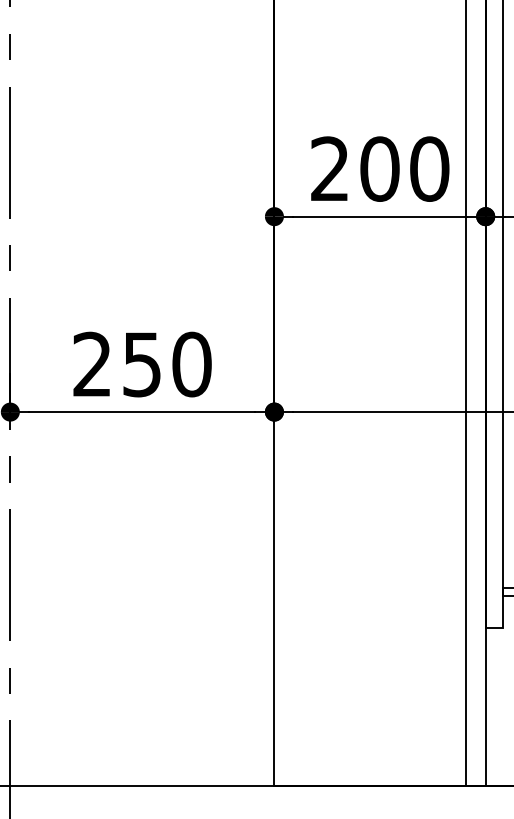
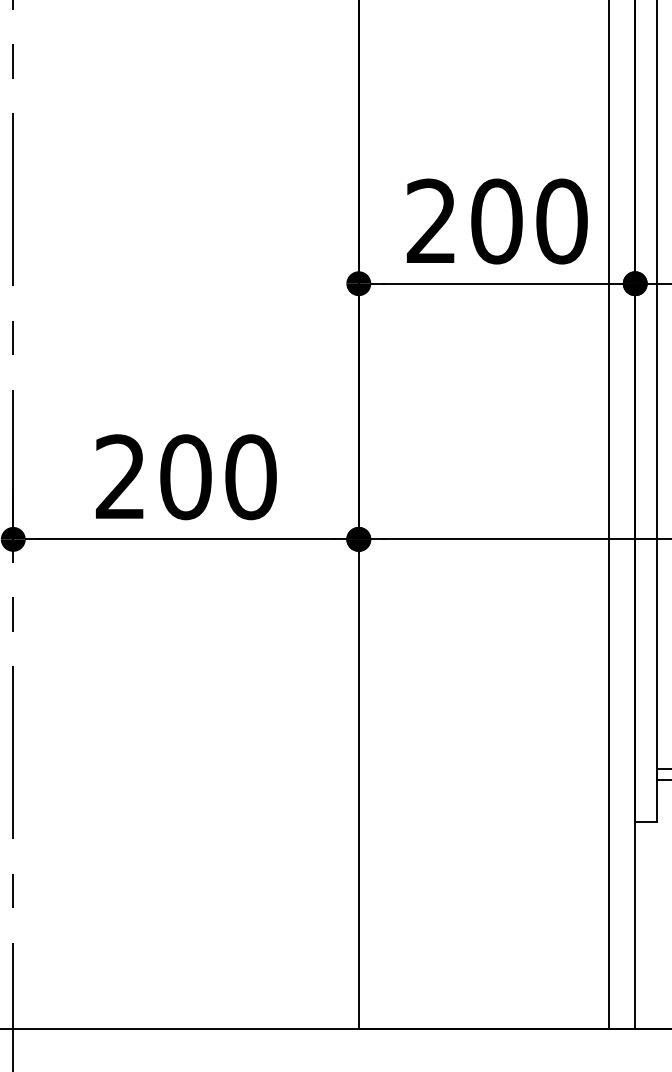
text: (141, 364) -> (185, 477), 250 -> 200

